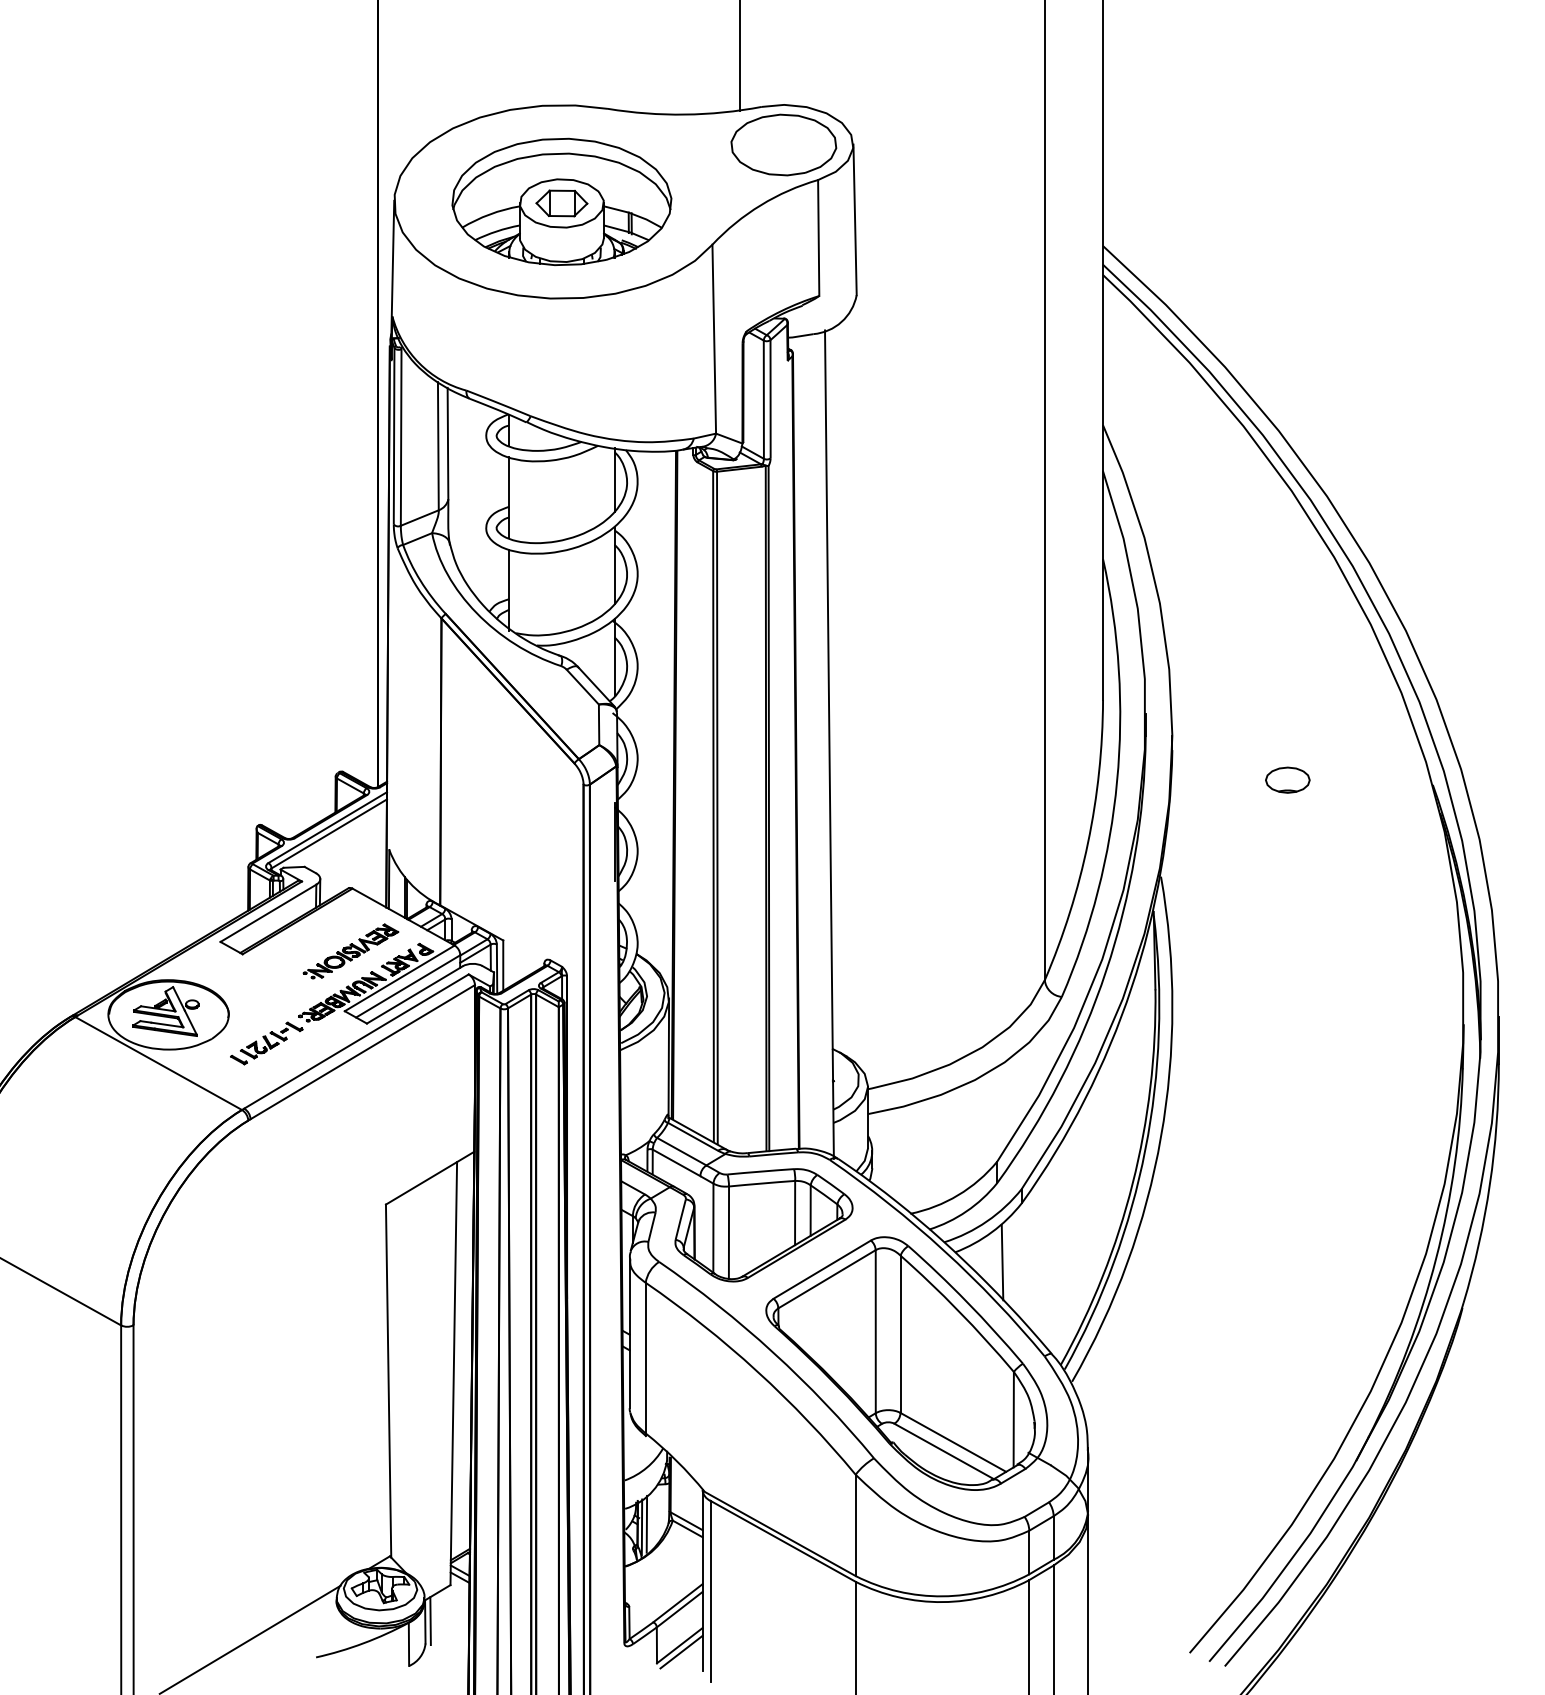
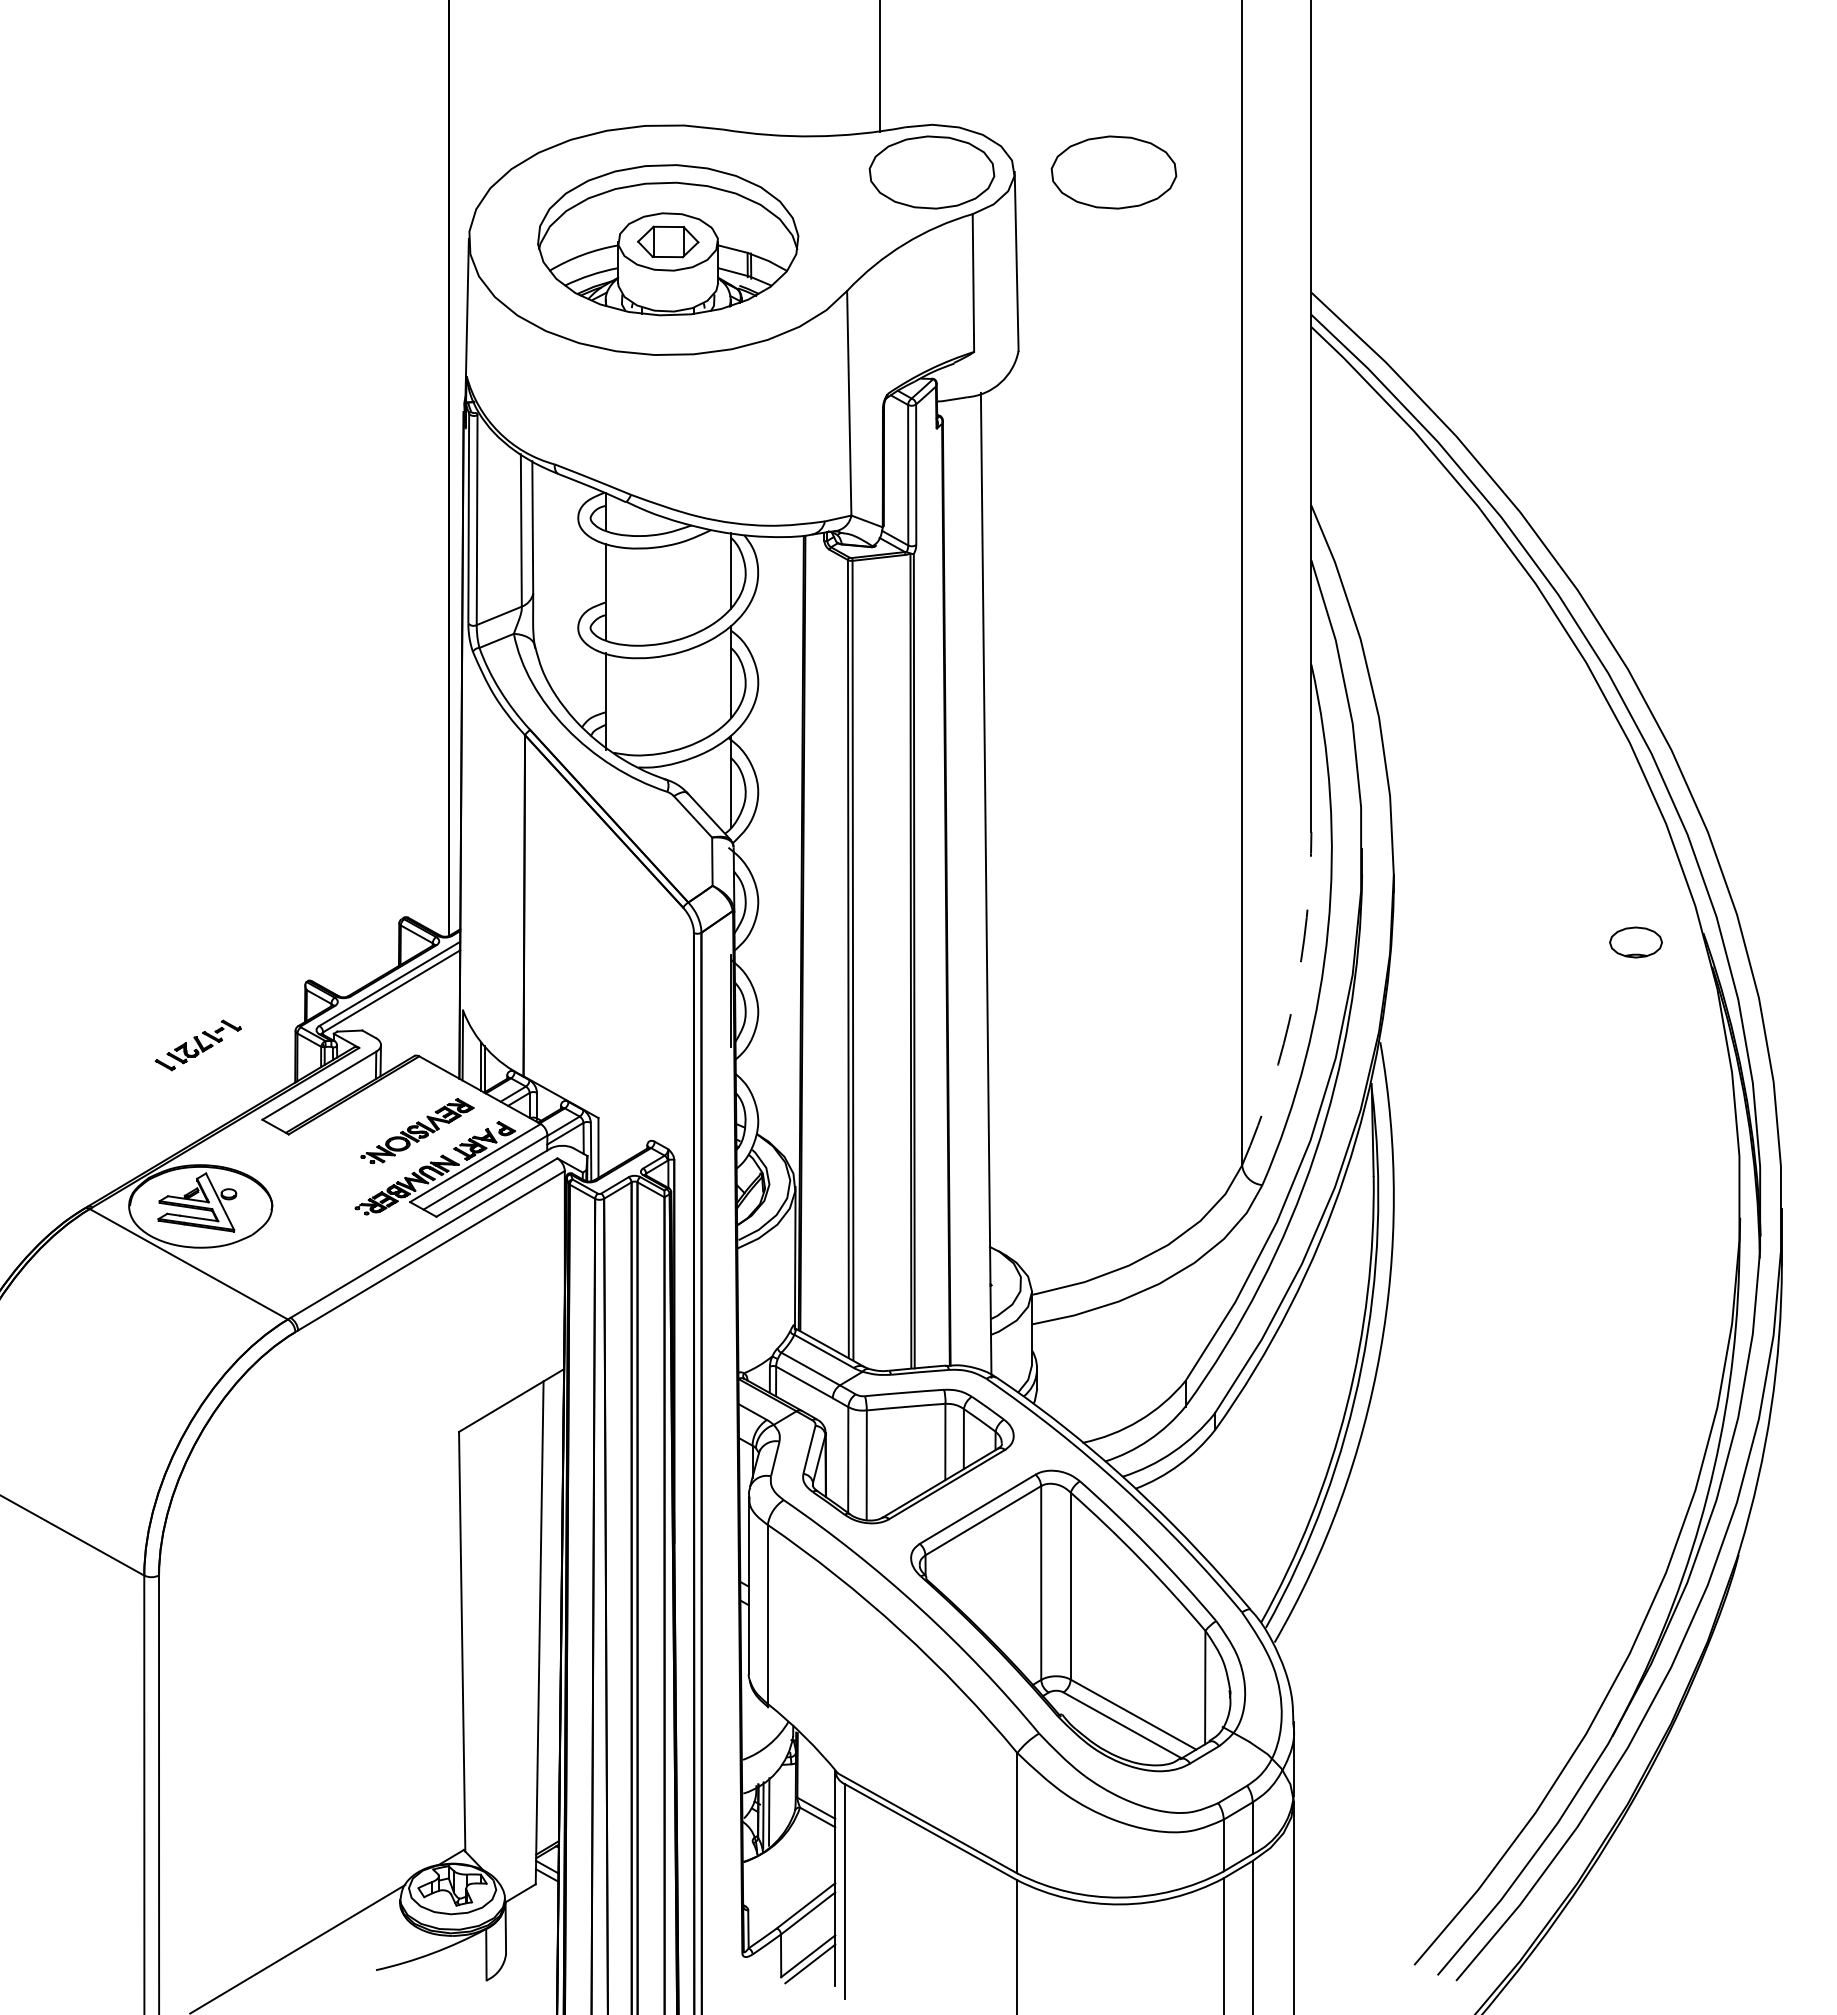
part: (936, 145) -> (1113, 172), added
part: (1287, 780) -> (1635, 942), moved
arc: (1087, 843) -> (1293, 1002), solid -> dashed
part: (266, 1043) -> (197, 1045), moved
line: (1002, 1262) -> (1191, 1500), removed
line: (430, 1620) -> (511, 1926), removed

